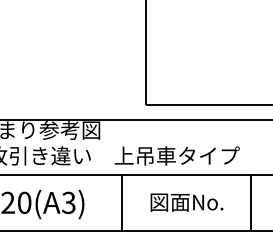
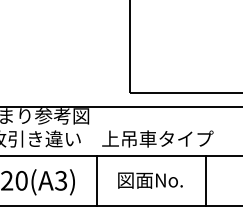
line: (121, 202) -> (96, 180), moved
text: (186, 202) -> (150, 180), moved
line: (250, 202) -> (205, 180), moved

